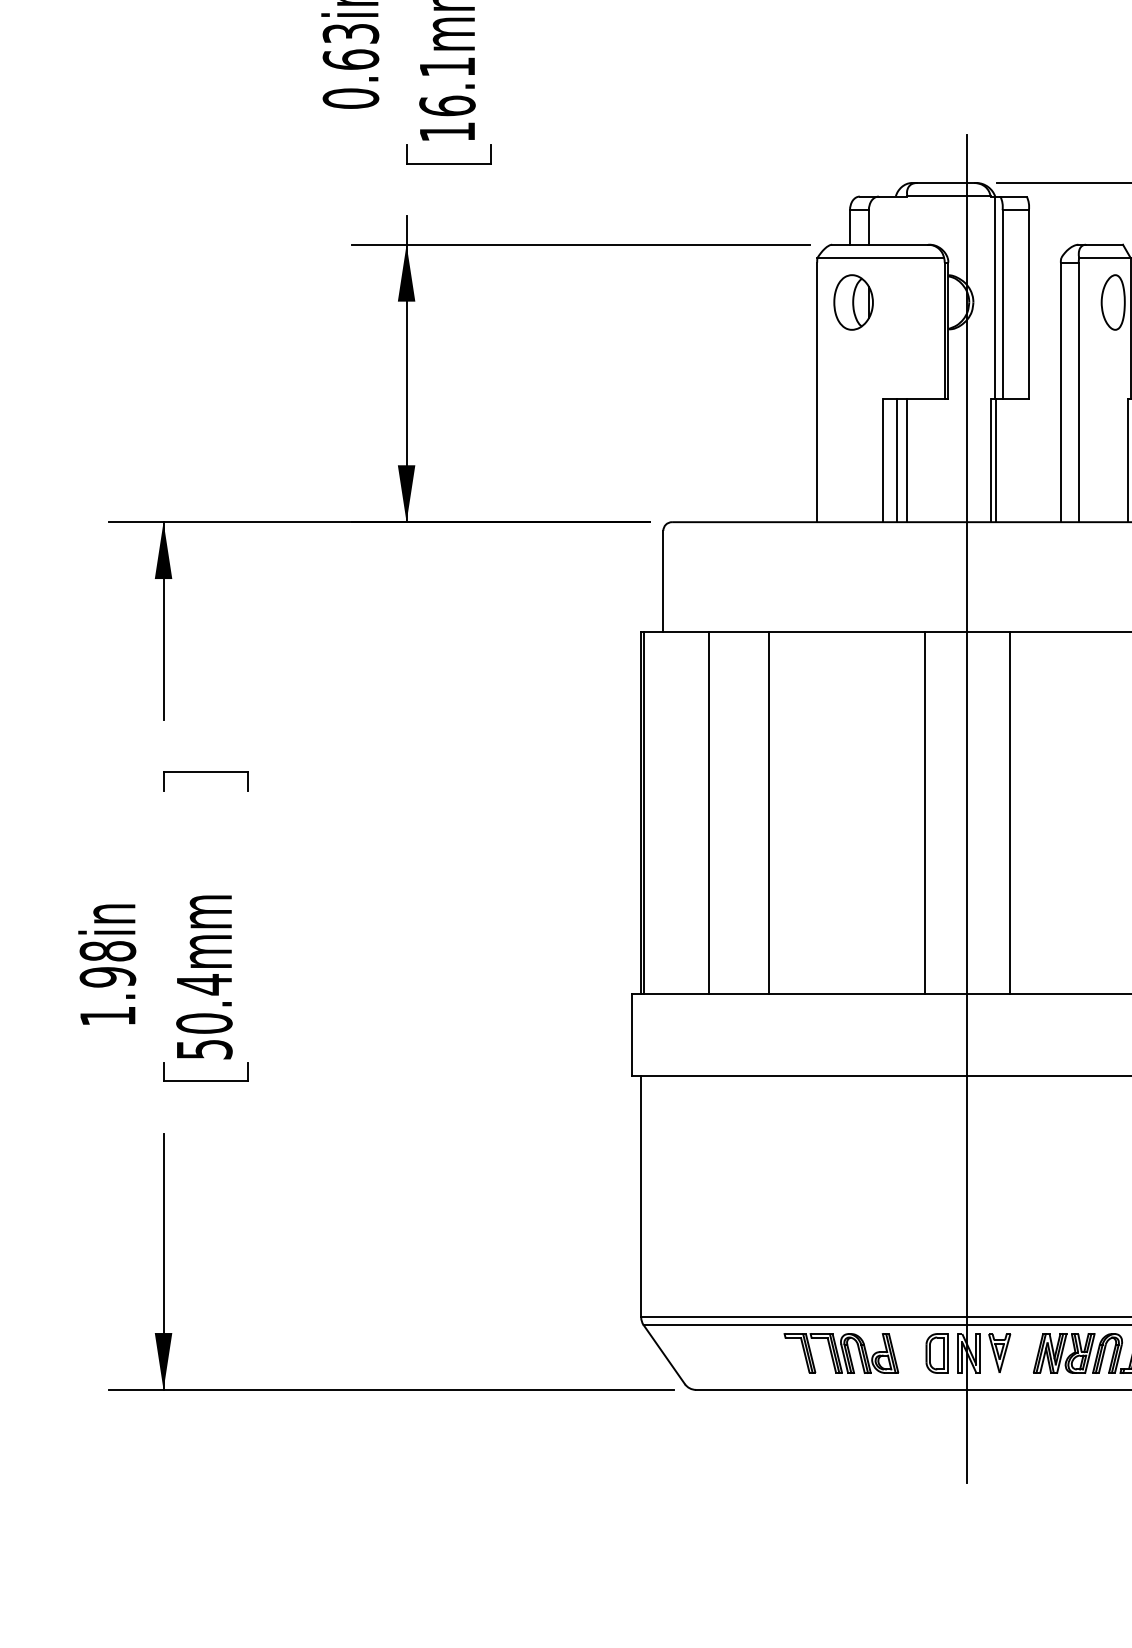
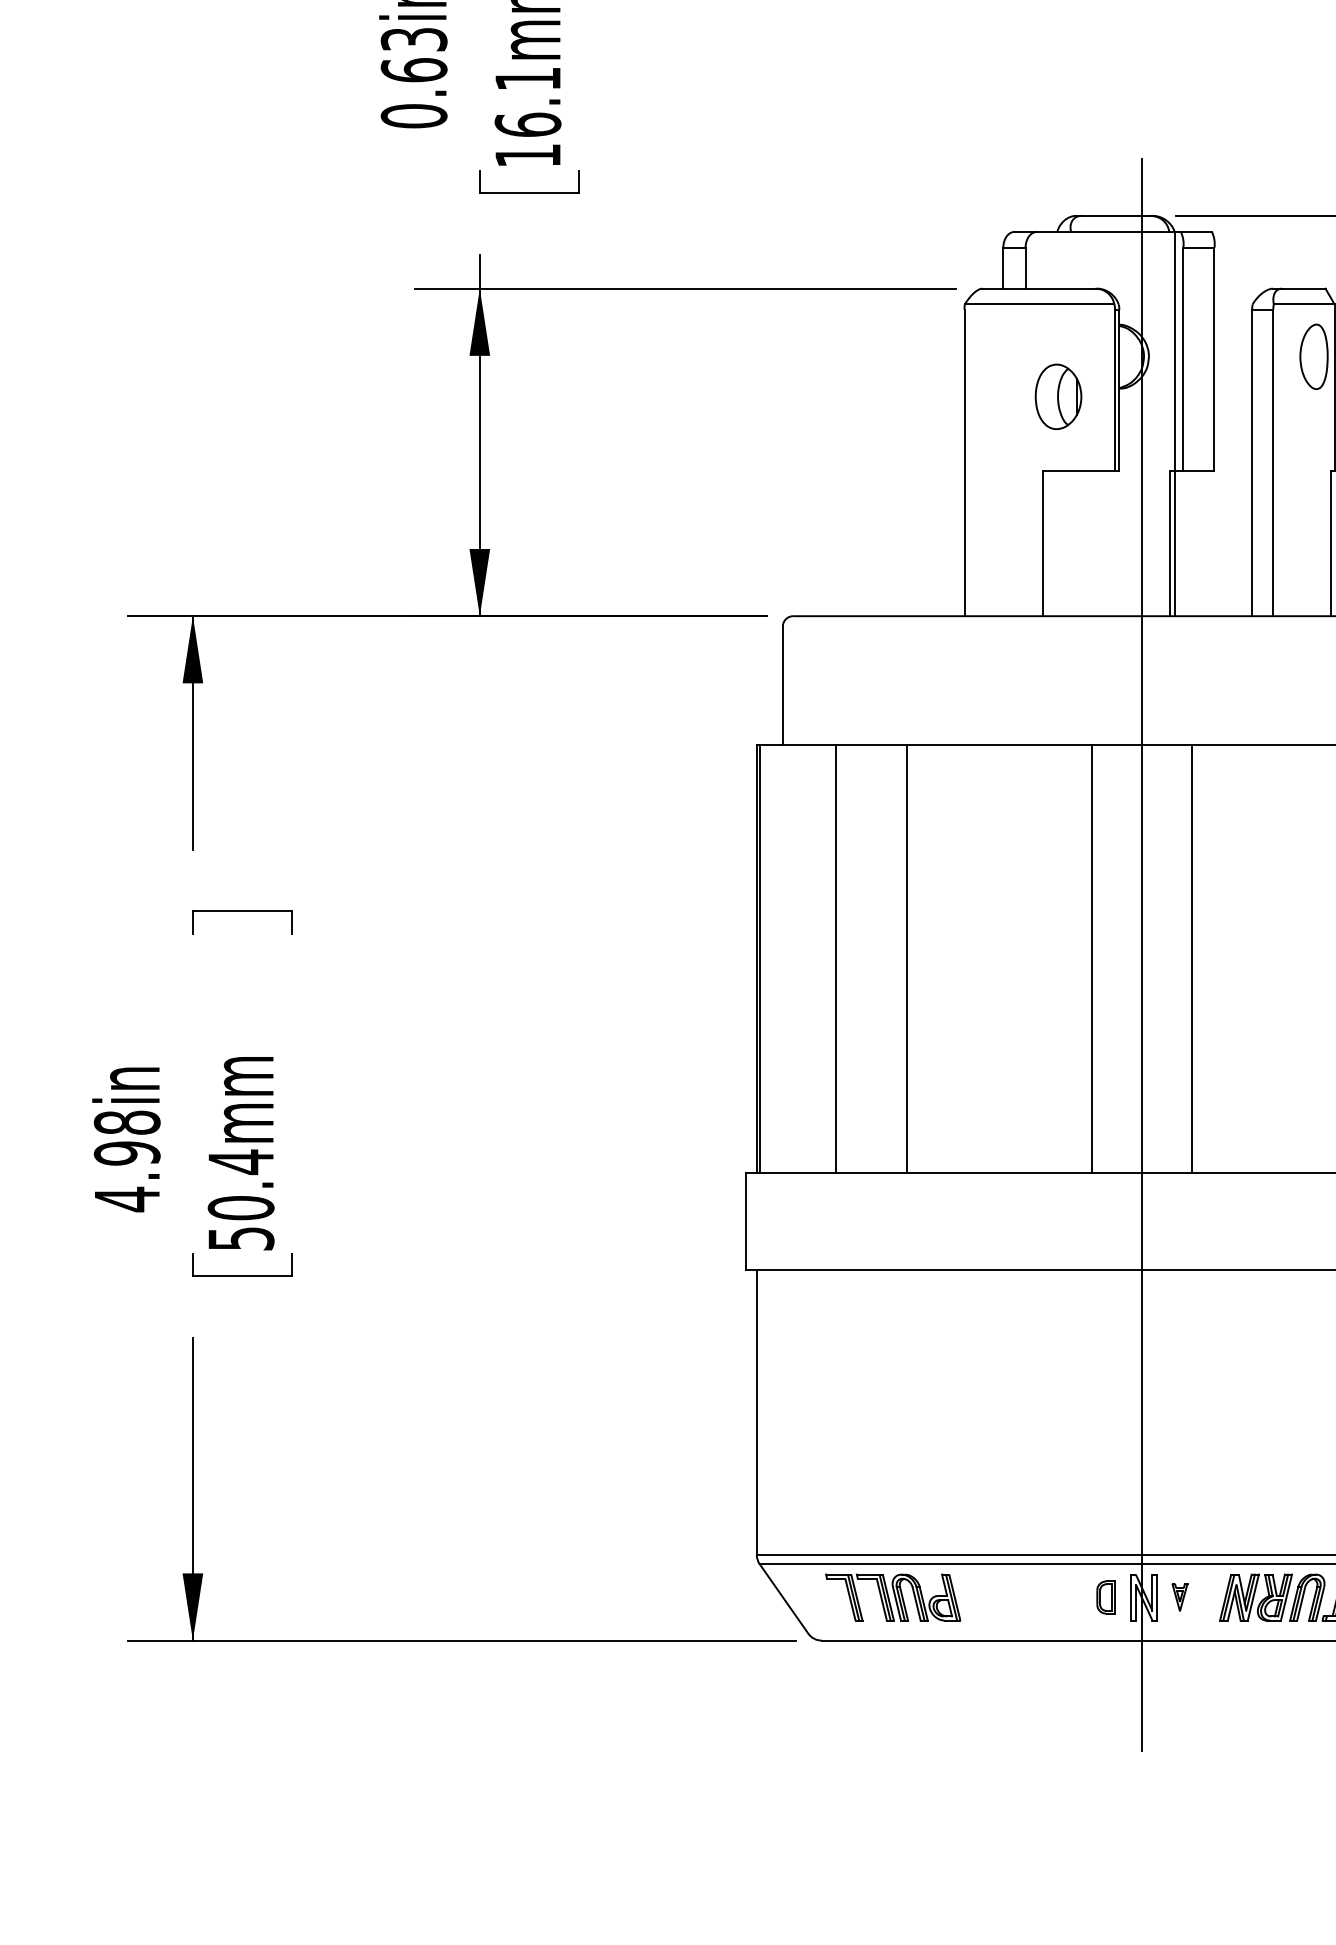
part: (853, 302) -> (1058, 396), moved
line: (896, 460) -> (1058, 543), removed
line: (907, 460) -> (1071, 543), removed
text: (108, 1016) -> (127, 1199), 1.98in -> 4.98in
part: (841, 1353) -> (893, 1597), moved
part: (936, 1353) -> (1105, 1597), size x0.7
part: (999, 1353) -> (1179, 1597), size x0.6

